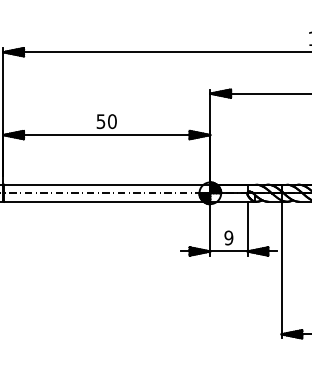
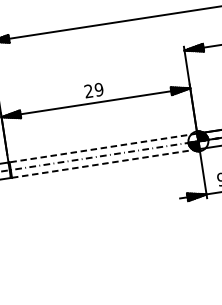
text: (106, 121) -> (93, 90), 50 -> 29
line: (107, 184) -> (103, 147), solid -> dashed
line: (107, 201) -> (105, 163), solid -> dashed

